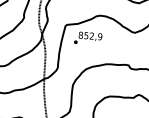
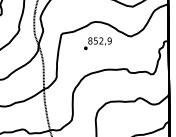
text: (87, 38) -> (97, 43), moved

